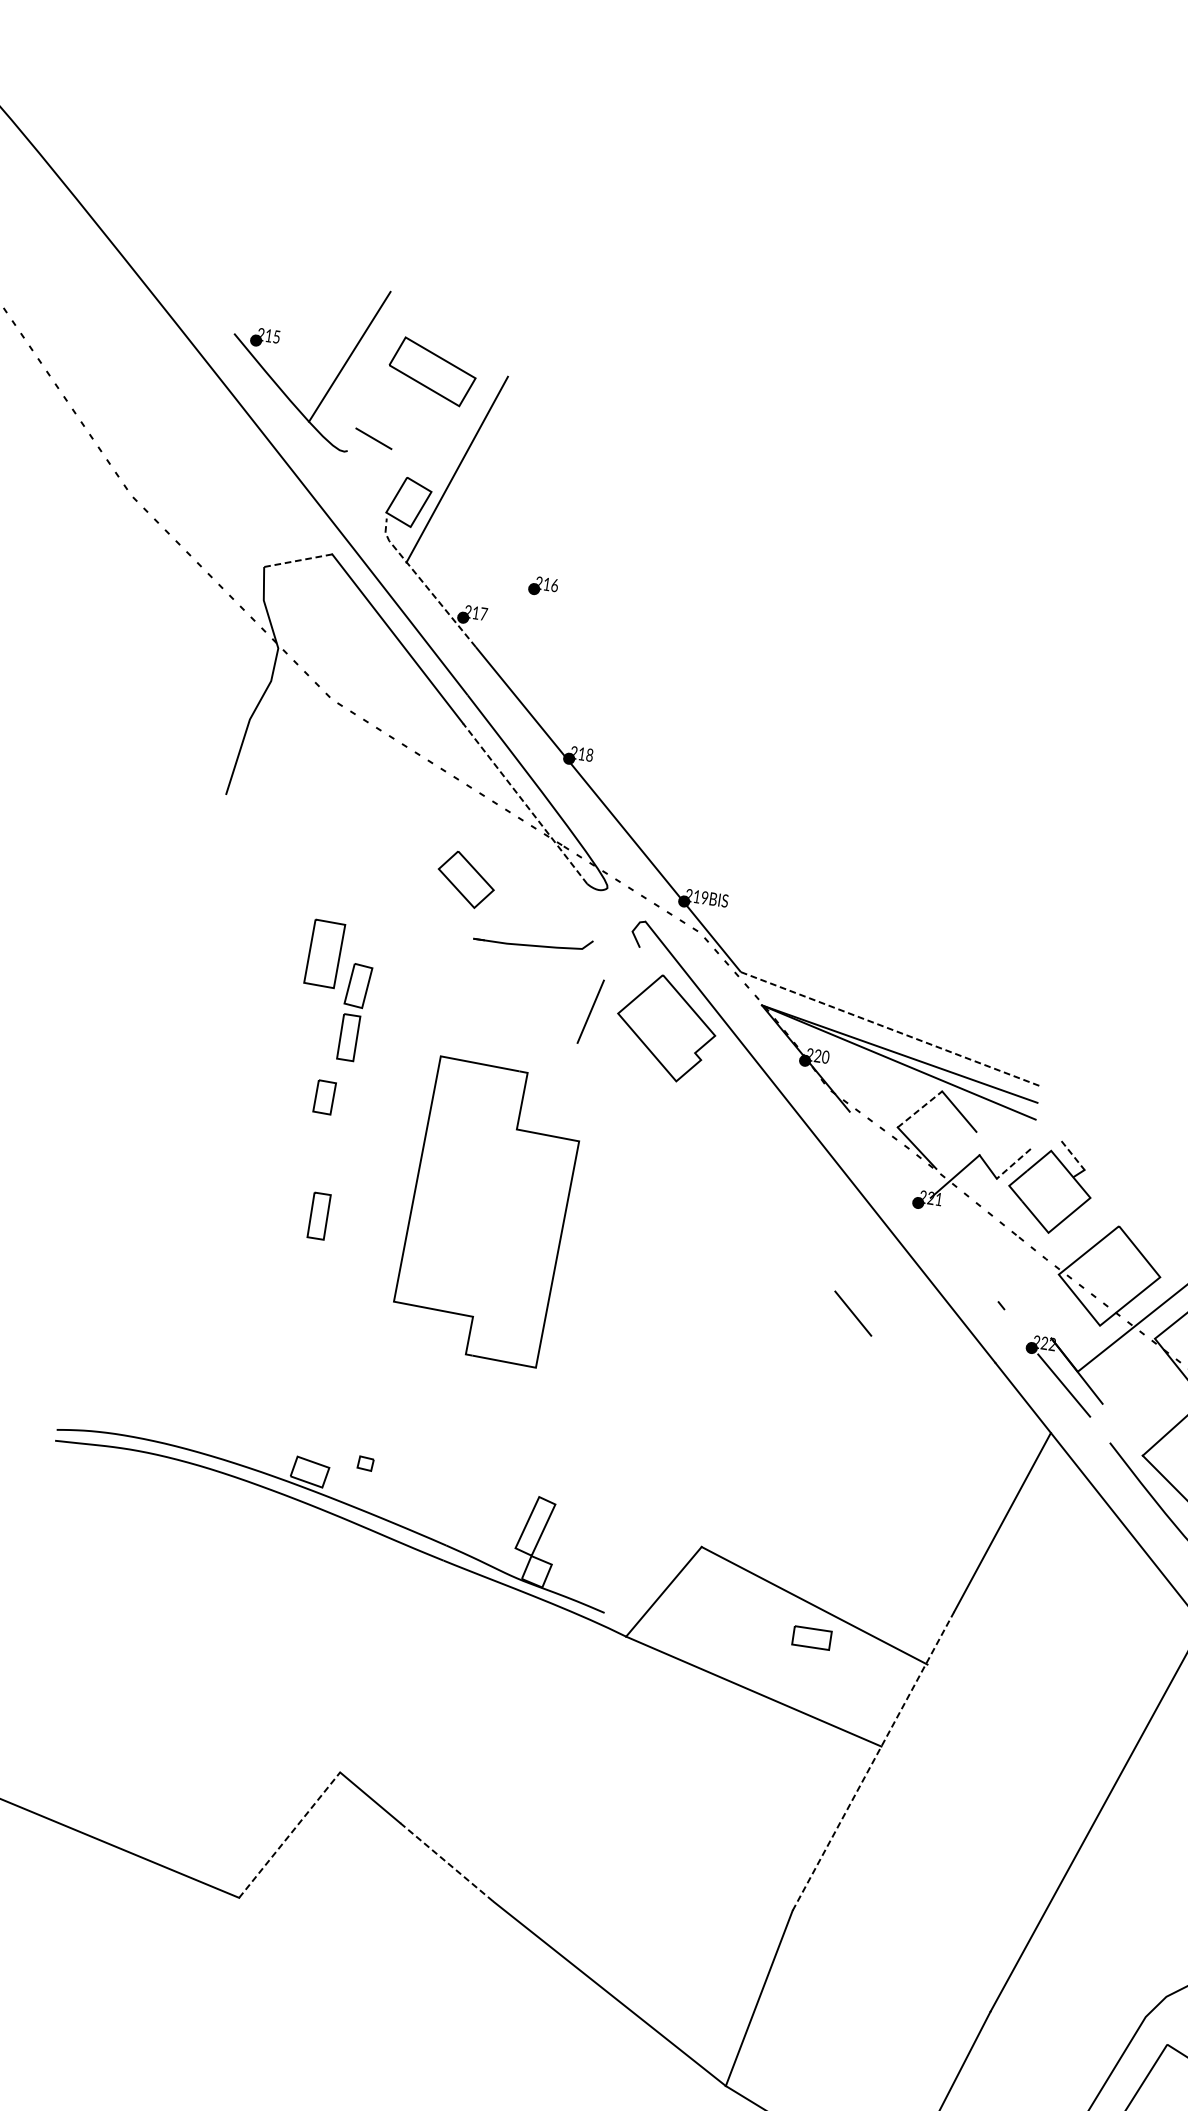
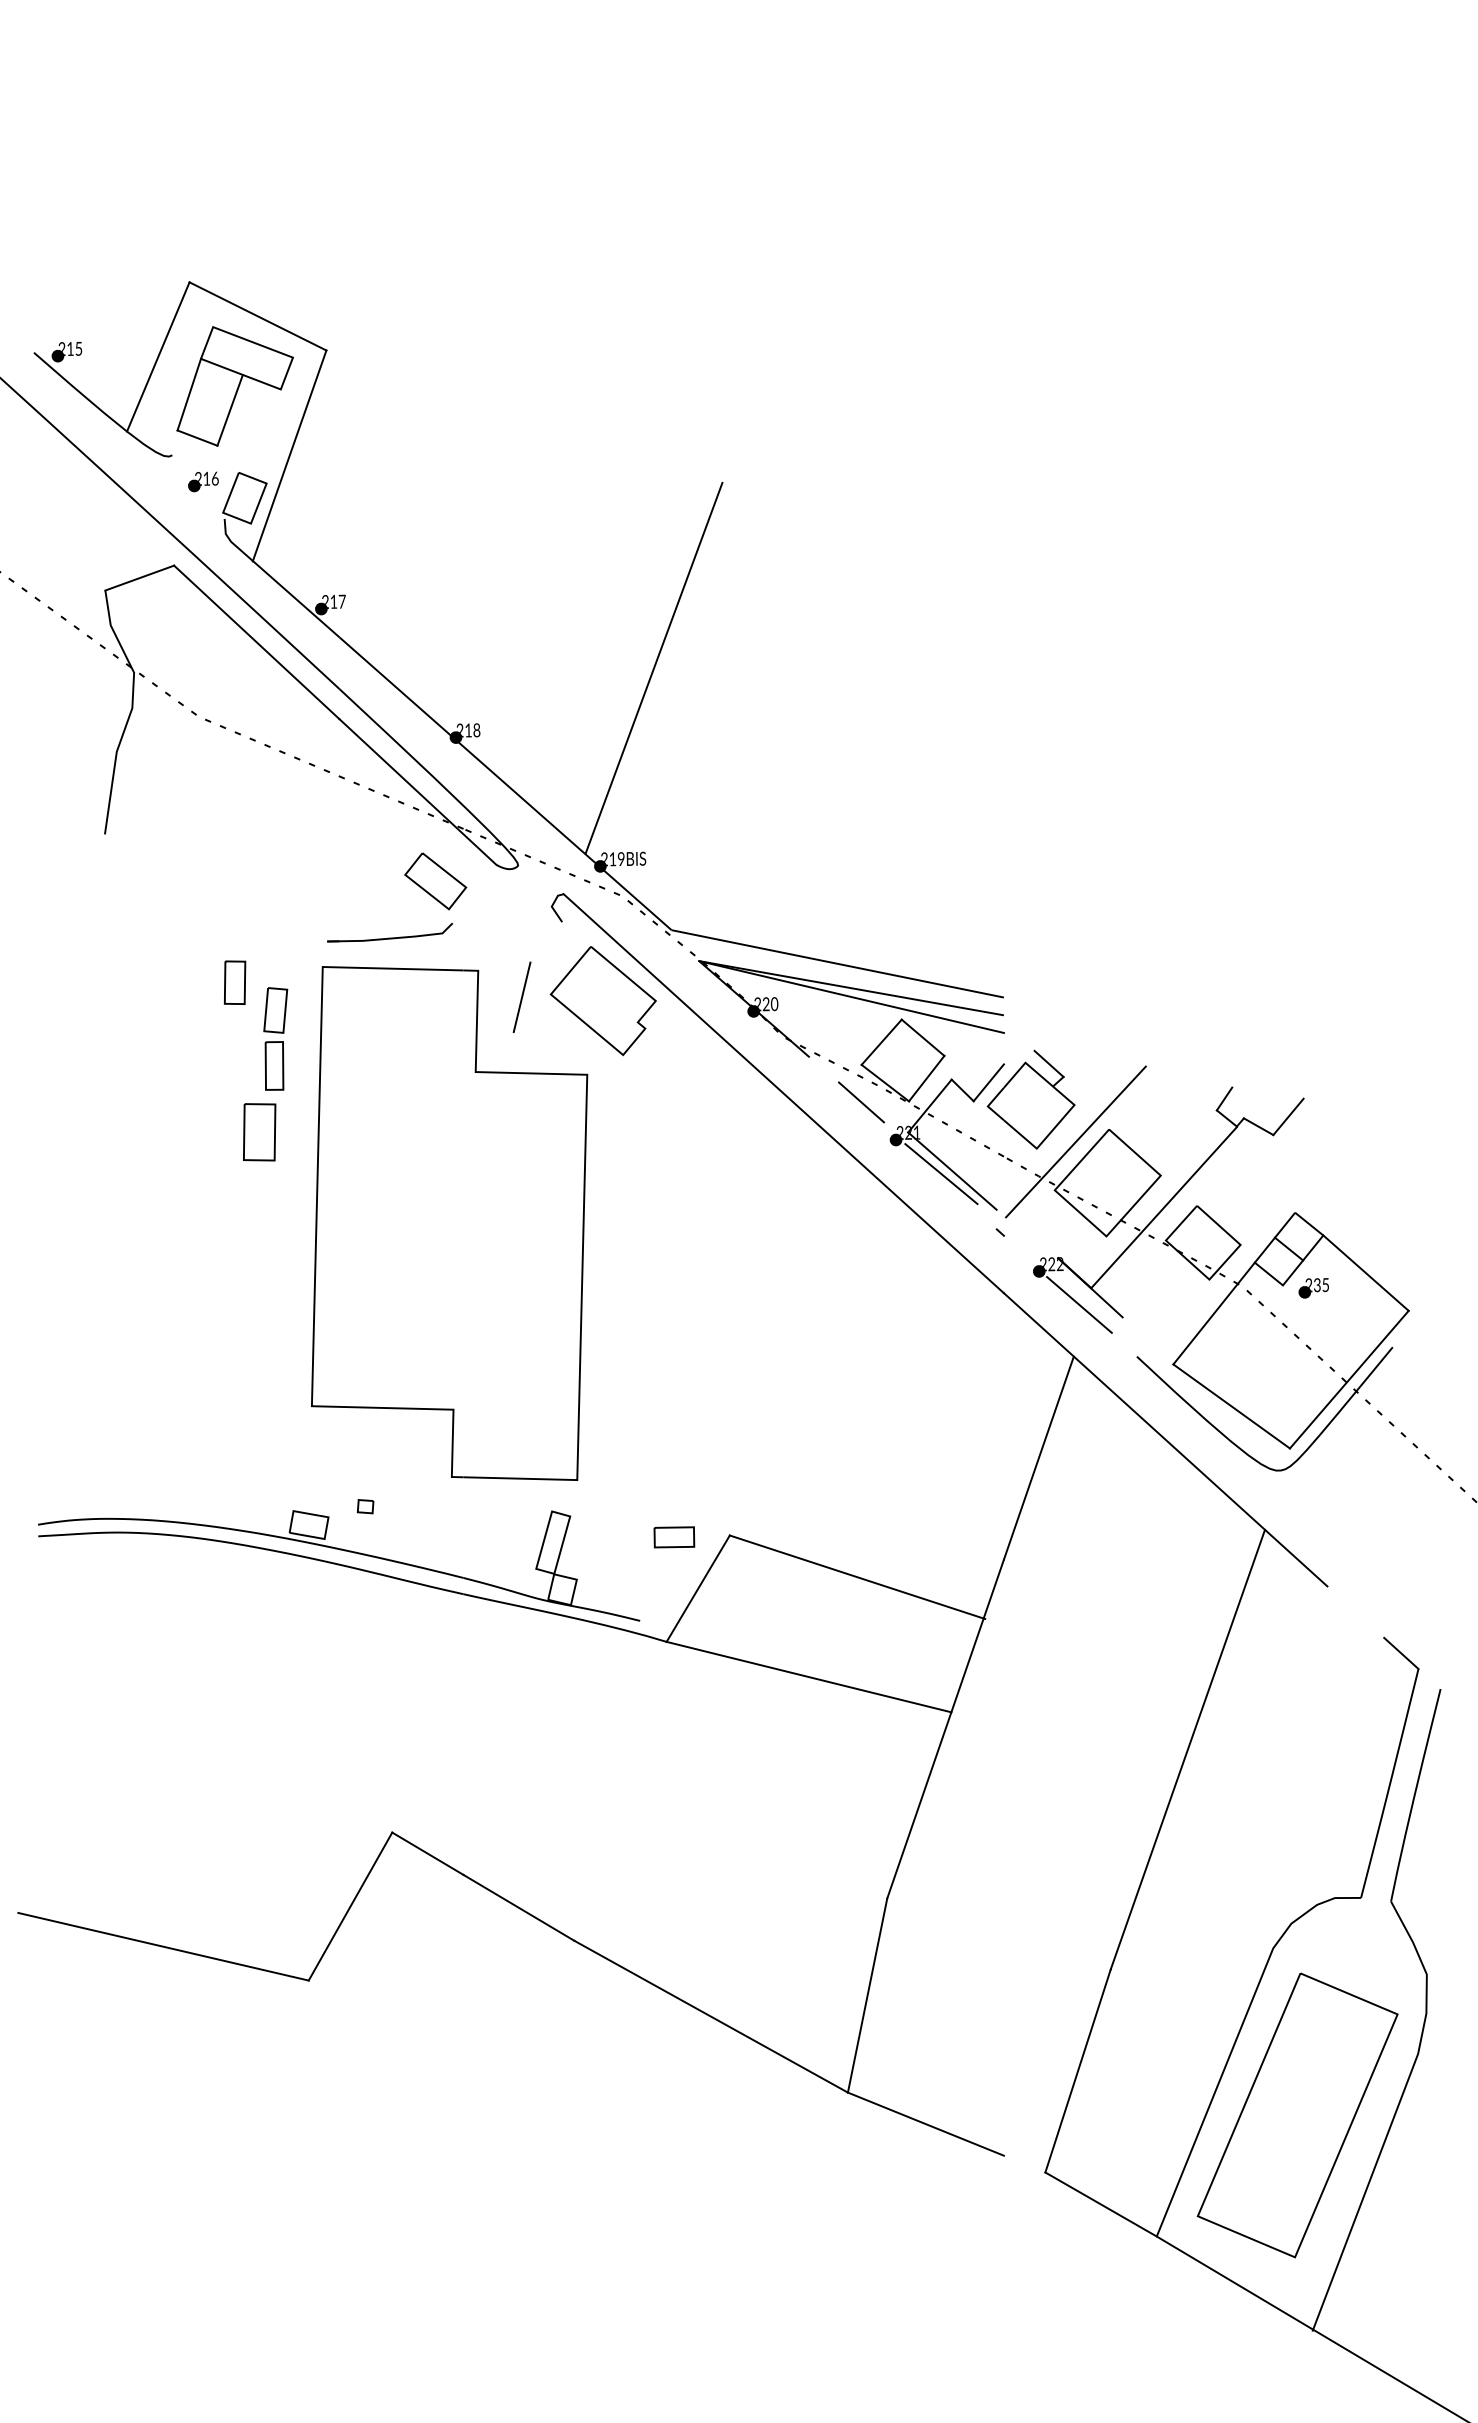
line: (448, 334) -> (257, 316), added
line: (373, 396) -> (189, 394), added
line: (408, 417) -> (229, 410), added
line: (297, 561) -> (139, 578), dashed -> solid
line: (423, 583) -> (274, 580), dashed -> solid
part: (543, 586) -> (203, 481), moved
line: (764, 723) -> (653, 667), added
line: (524, 803) -> (417, 791), dashed -> solid
part: (466, 879) -> (435, 881), moved
part: (532, 939) -> (389, 932), moved
part: (324, 953) -> (234, 982), size x0.62
line: (890, 1028) -> (837, 963), dashed -> solid
part: (324, 1097) -> (259, 1132), size x1.67
line: (920, 1108) -> (882, 1041), dashed -> solid
line: (956, 1150) -> (926, 1078), added
line: (1073, 1156) -> (1049, 1064), dashed -> solid
line: (1013, 1163) -> (988, 1082), dashed -> solid
part: (487, 1211) -> (449, 1223), size x1.67
part: (319, 1215) -> (274, 1256), removed
line: (1085, 1232) -> (1075, 1141), added
line: (966, 1240) -> (952, 1170), added
line: (955, 1242) -> (941, 1174), added
line: (853, 1313) -> (861, 1102), moved
part: (812, 1638) -> (674, 1537), moved
line: (873, 1760) -> (945, 1728), dashed -> solid
line: (289, 1835) -> (350, 1906), dashed -> solid
line: (447, 1863) -> (519, 1908), dashed -> solid

